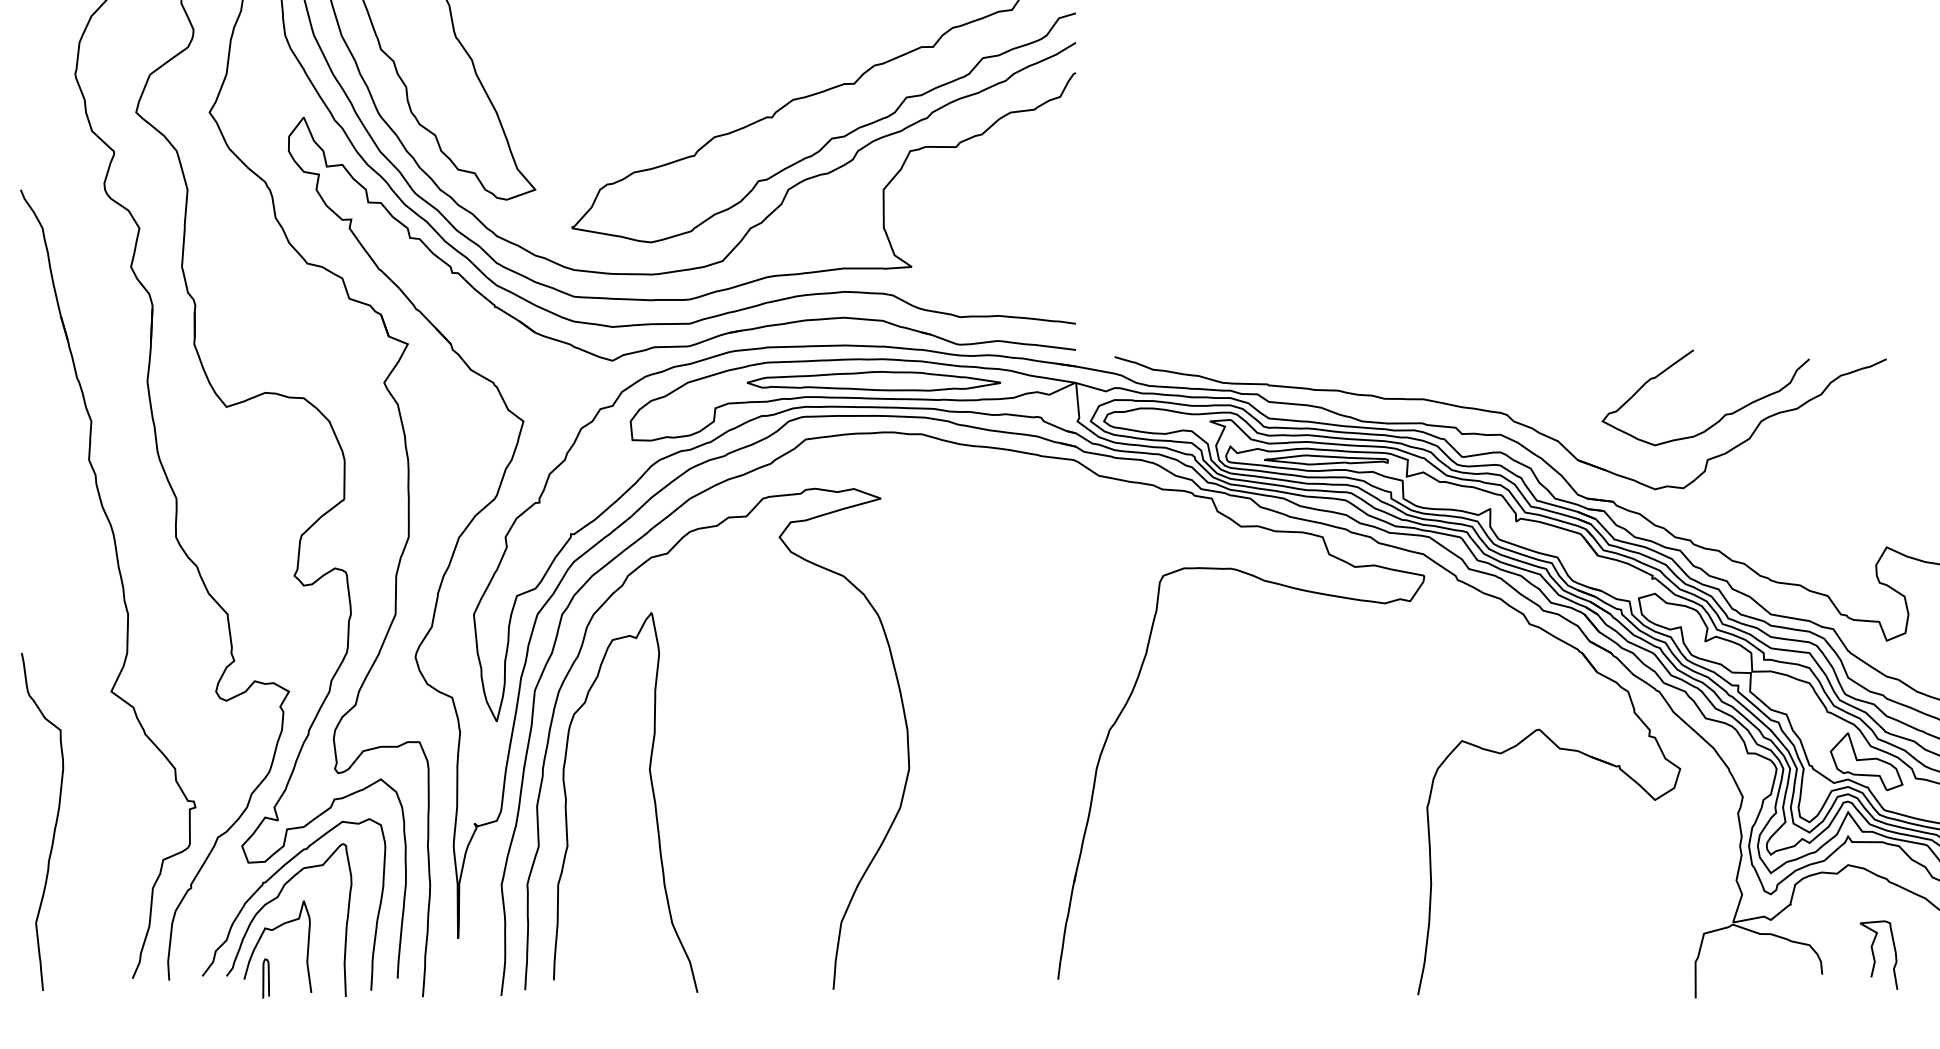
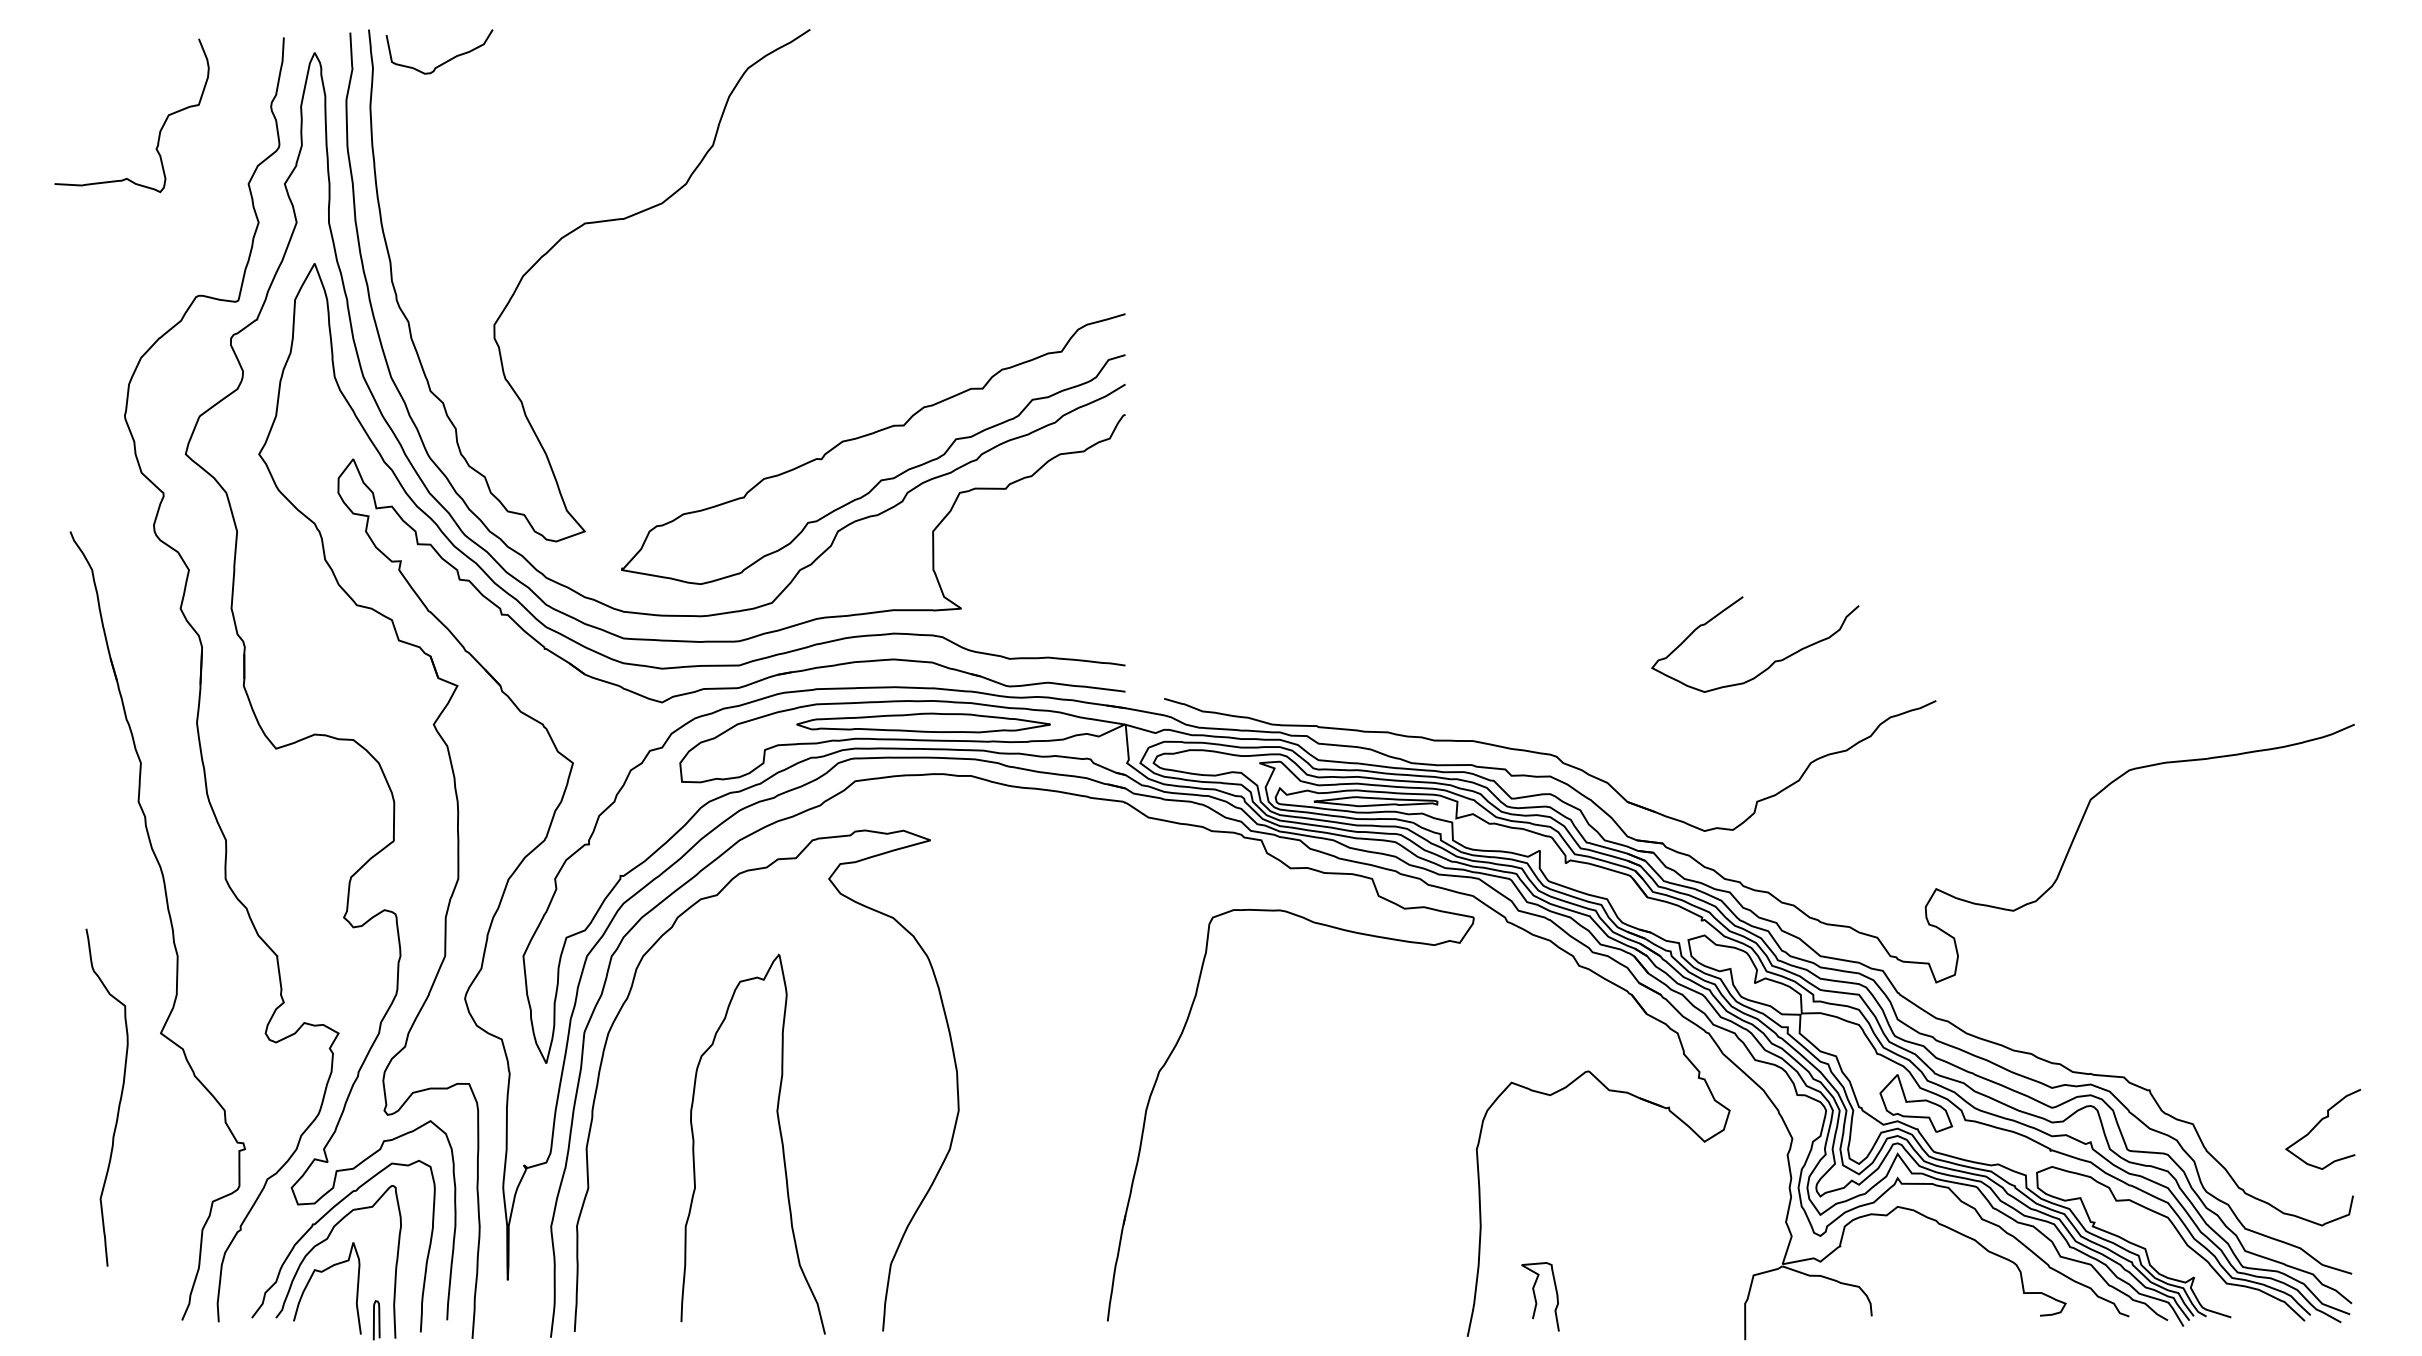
curve: (1723, 414) -> (1773, 661), moved
curve: (652, 796) -> (780, 1138), moved
curve: (54, 823) -> (119, 1099), moved
curve: (1874, 956) -> (1536, 1298), moved
curve: (263, 978) -> (374, 1320), moved

